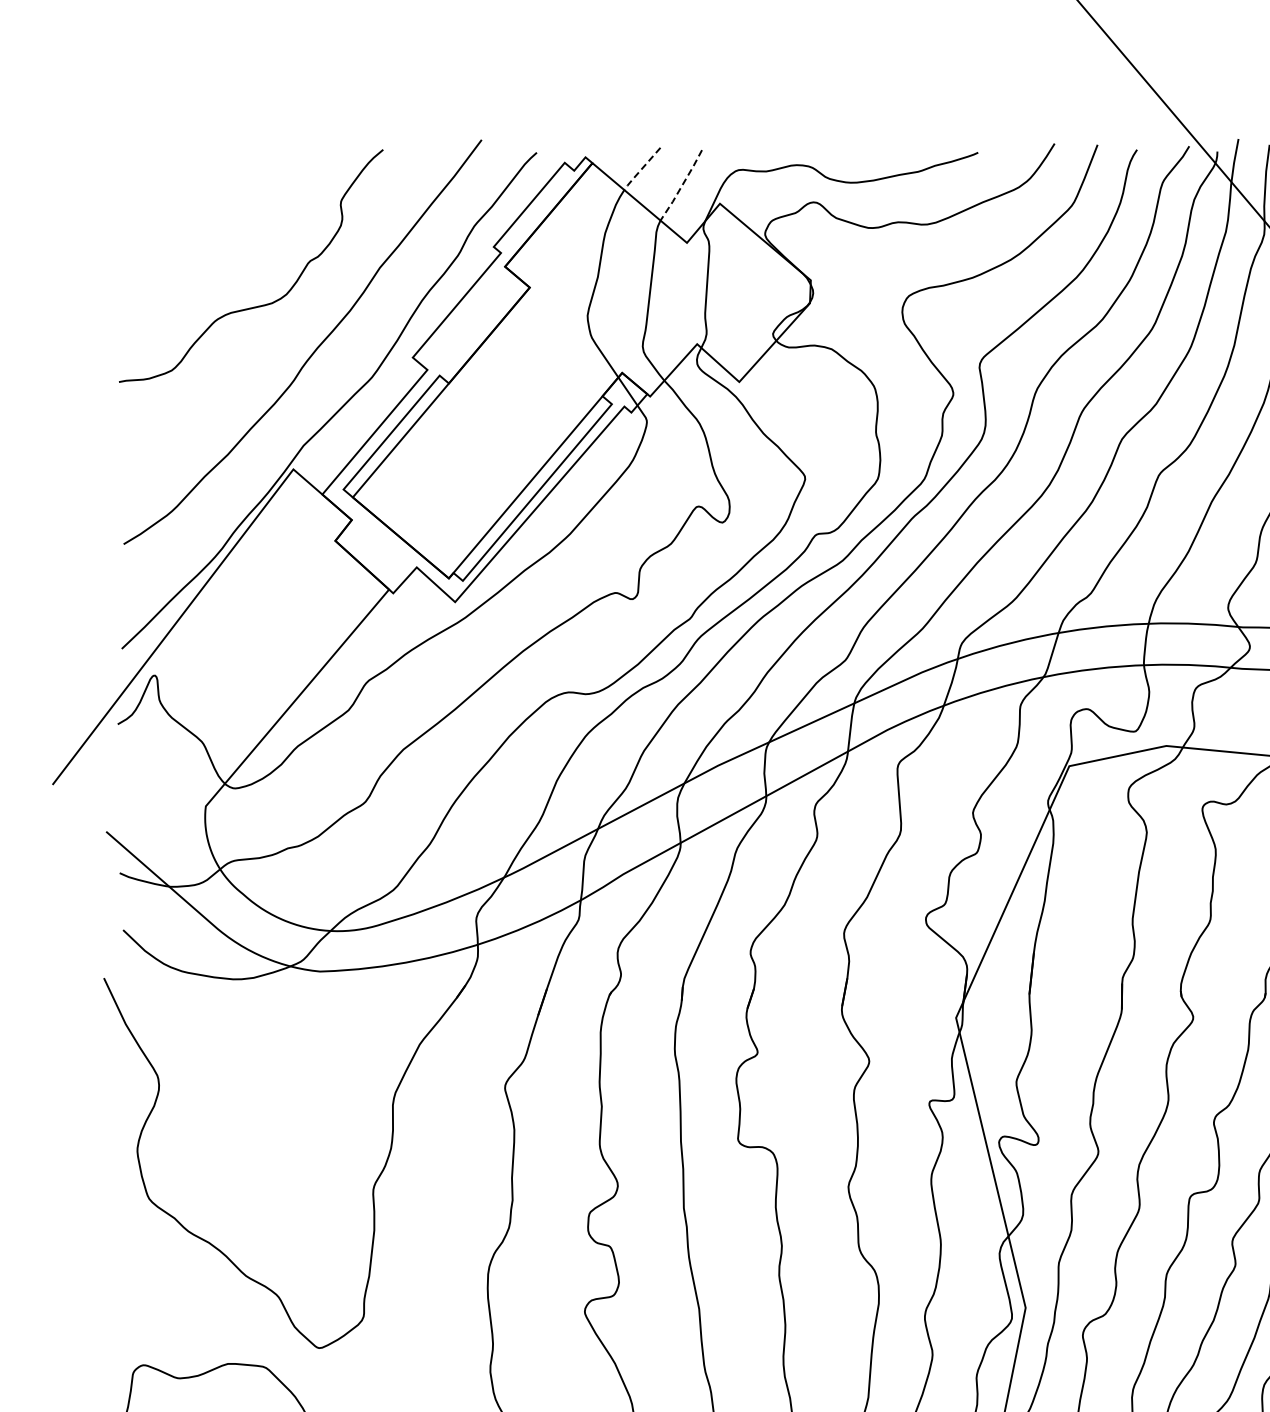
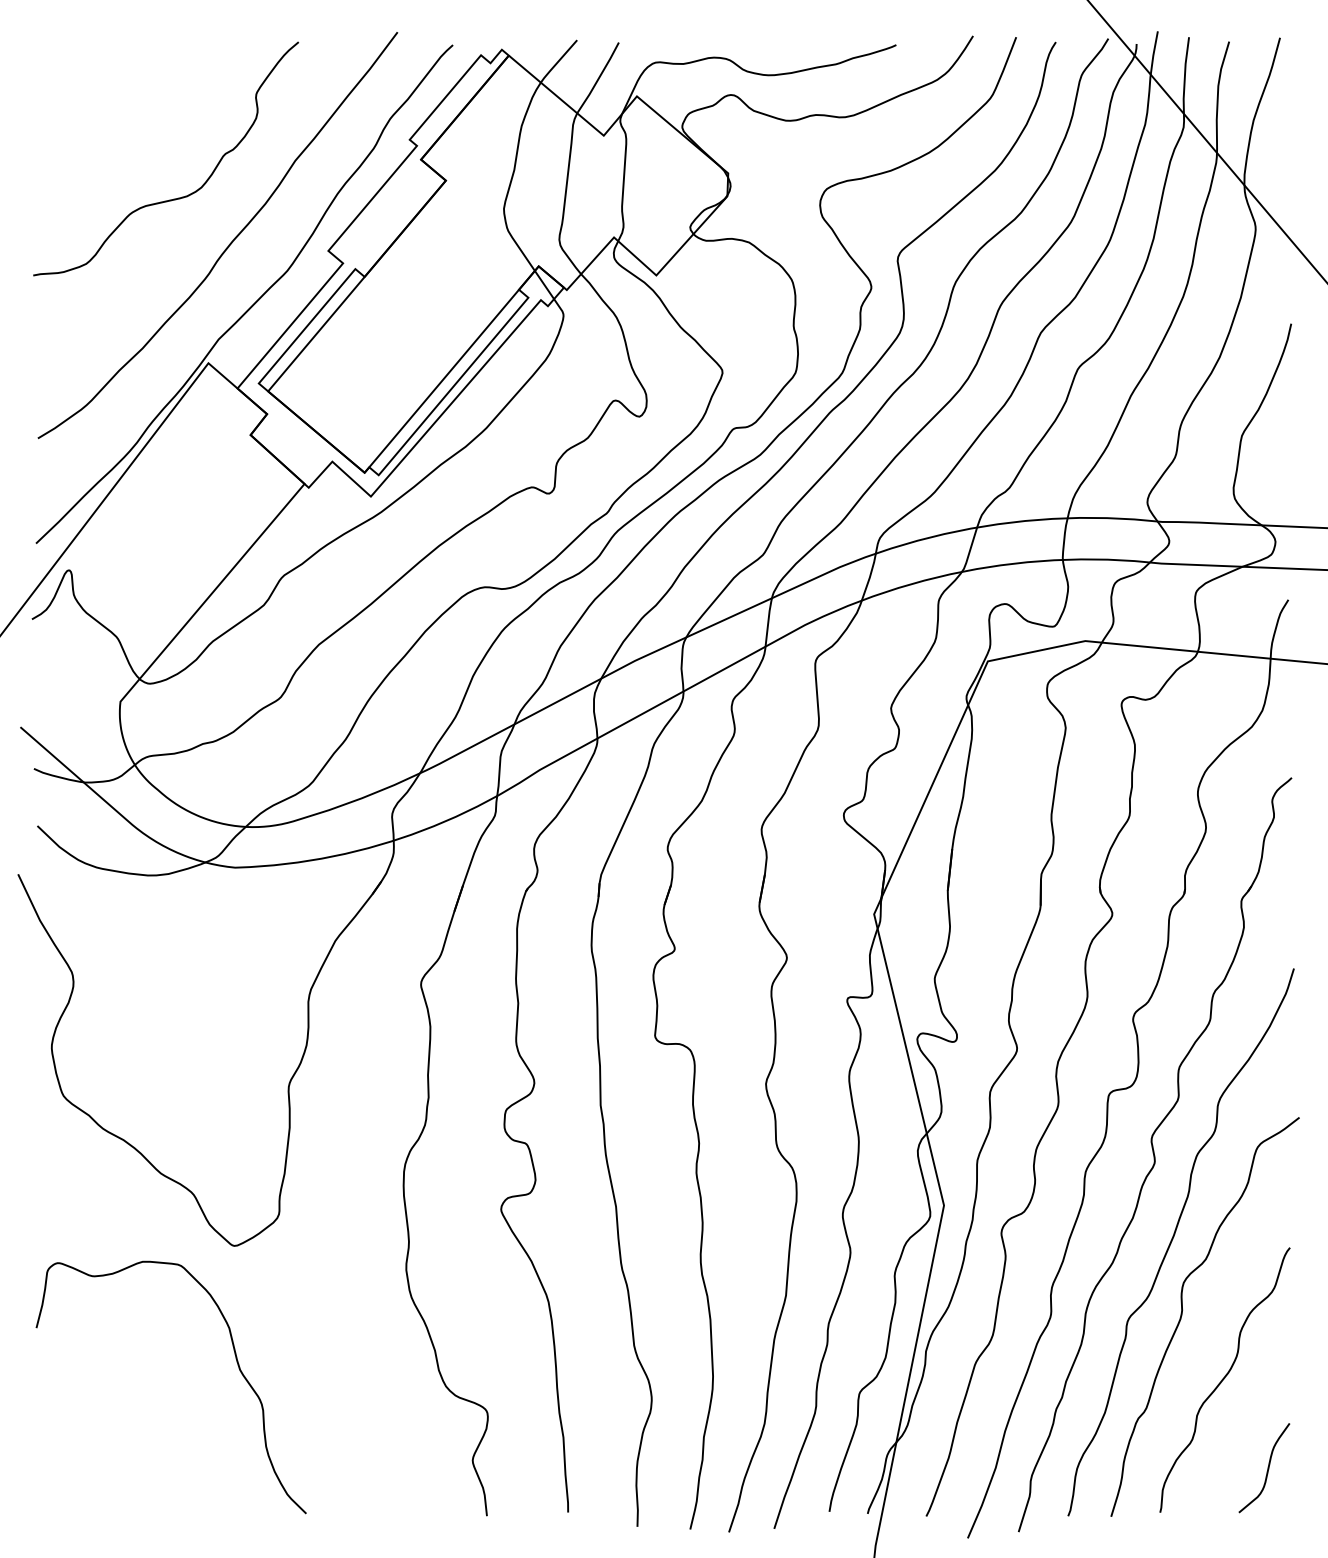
line: (640, 170) -> (557, 62), dashed -> solid
line: (681, 185) -> (598, 78), dashed -> solid

